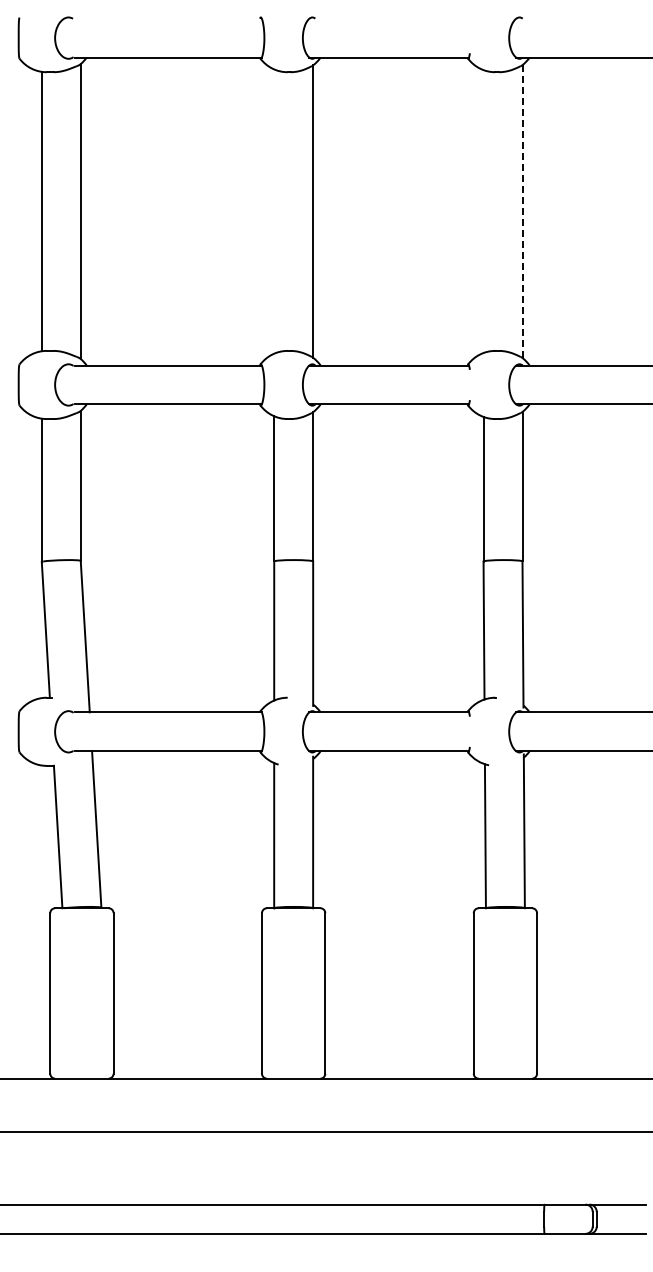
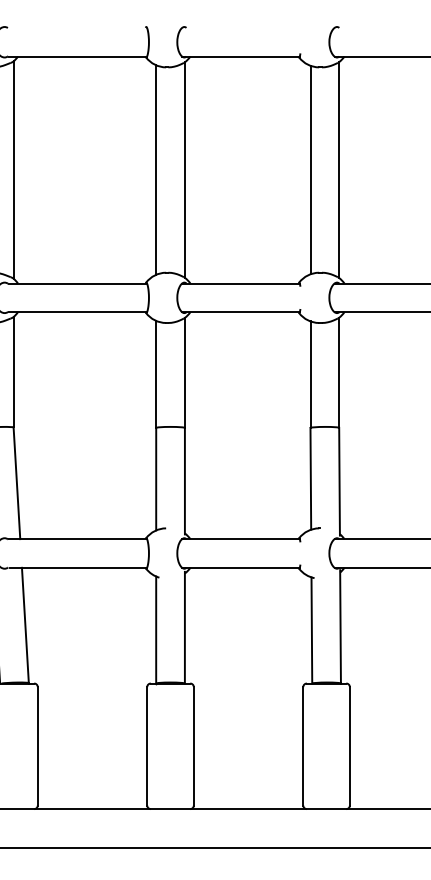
line: (274, 211) -> (156, 170), added
line: (483, 211) -> (310, 170), added
line: (522, 212) -> (339, 170), dashed -> solid

